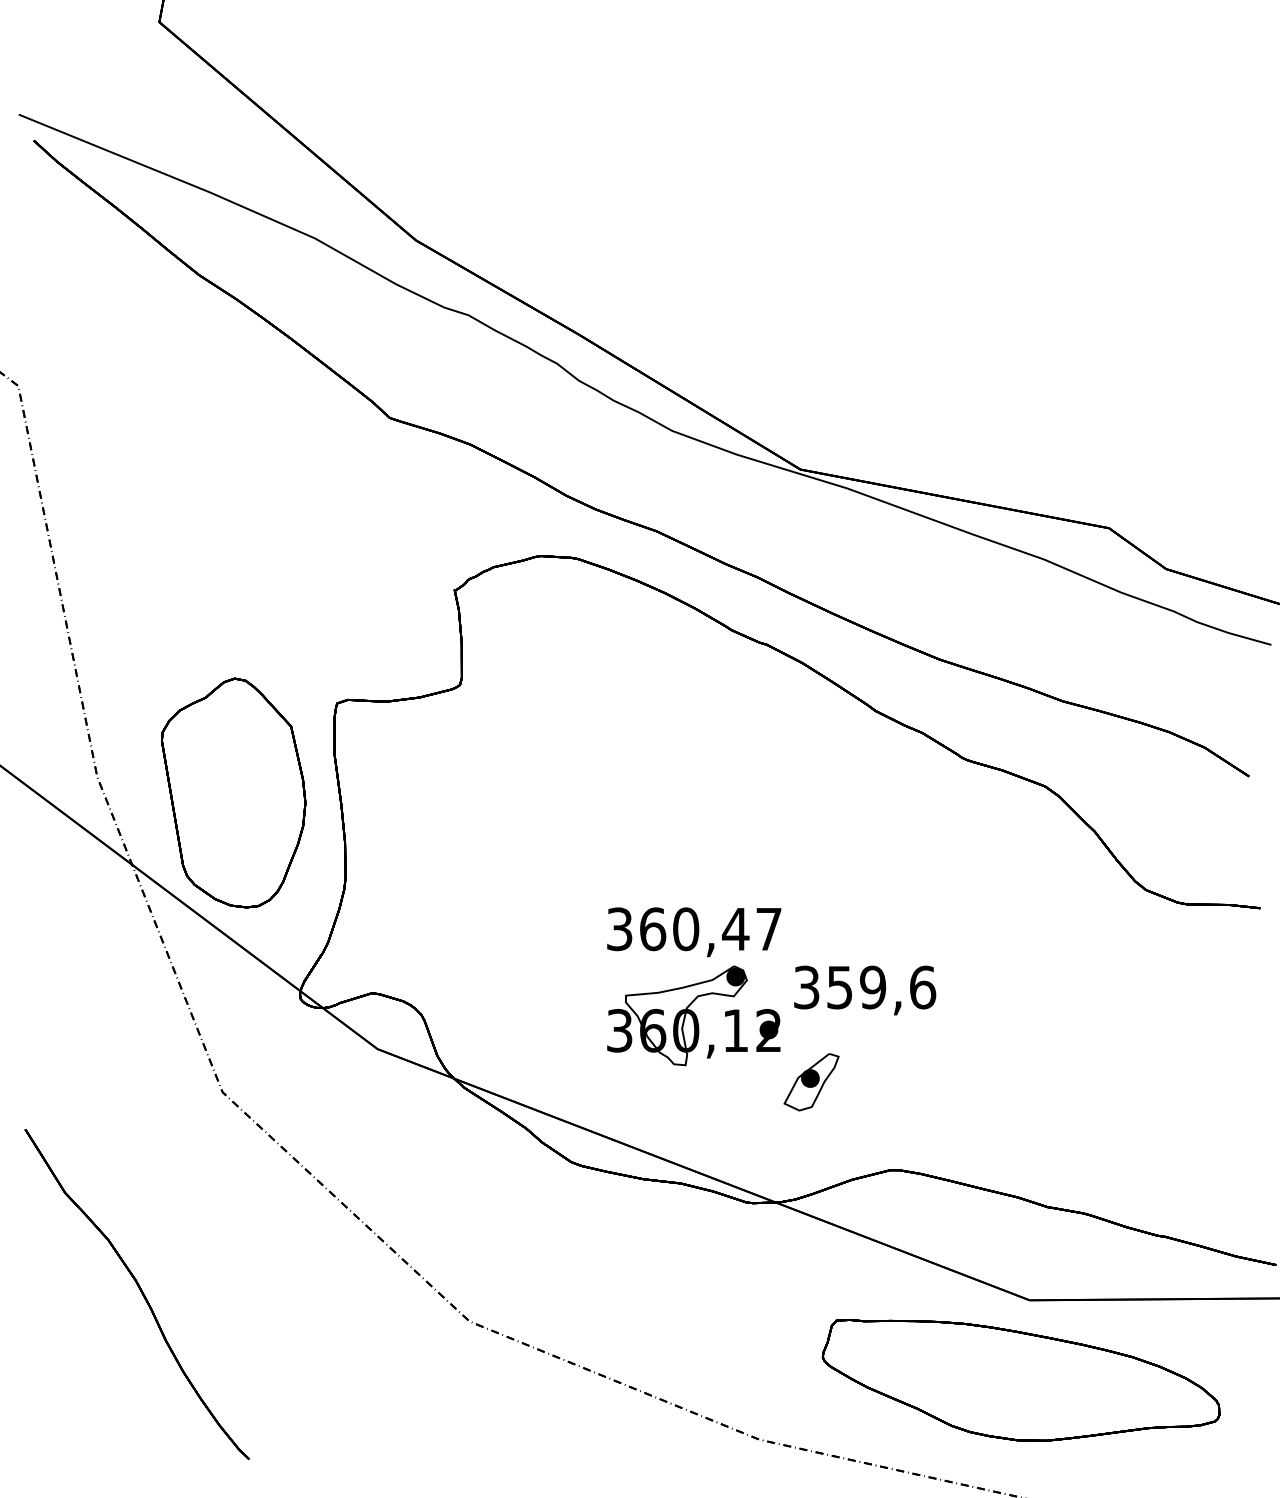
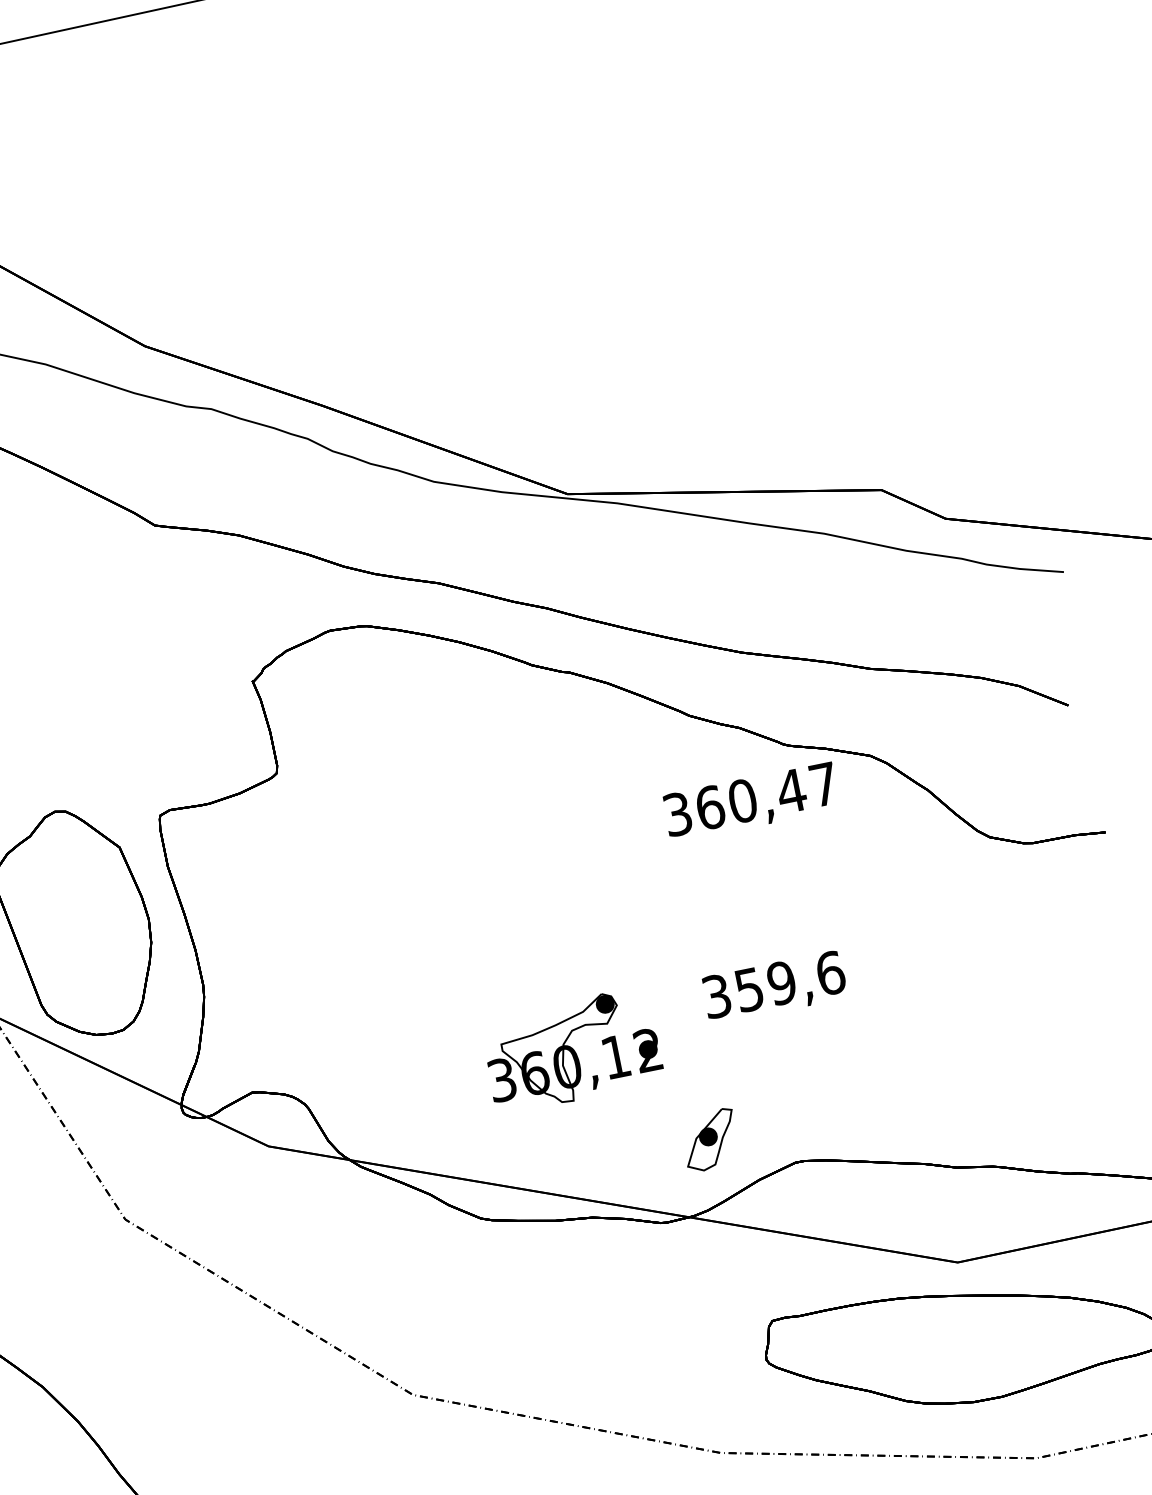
text: (694, 932) -> (751, 802), moved
text: (865, 990) -> (775, 987), moved
part: (811, 1082) -> (710, 1140), moved

